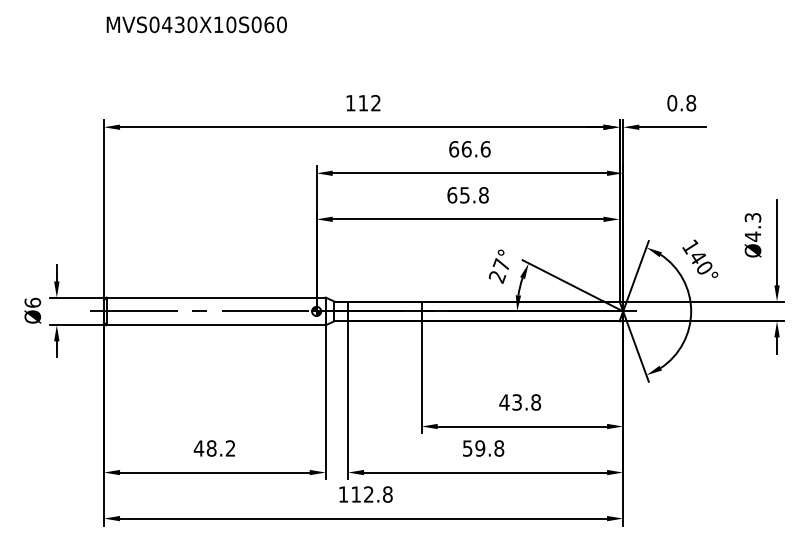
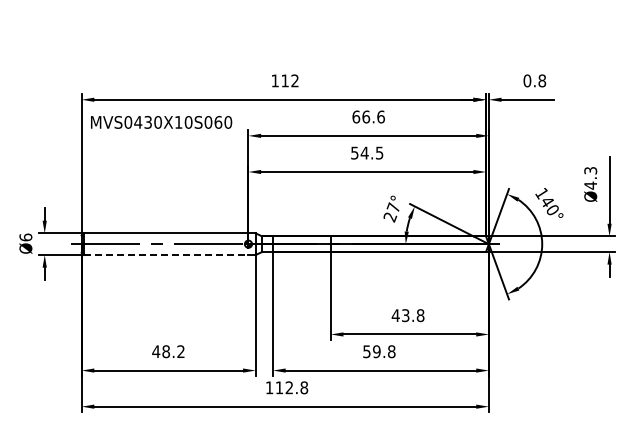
text: (196, 24) -> (161, 122), moved
text: (468, 194) -> (367, 152), 65.8 -> 54.5
line: (212, 325) -> (166, 255), solid -> dashed

